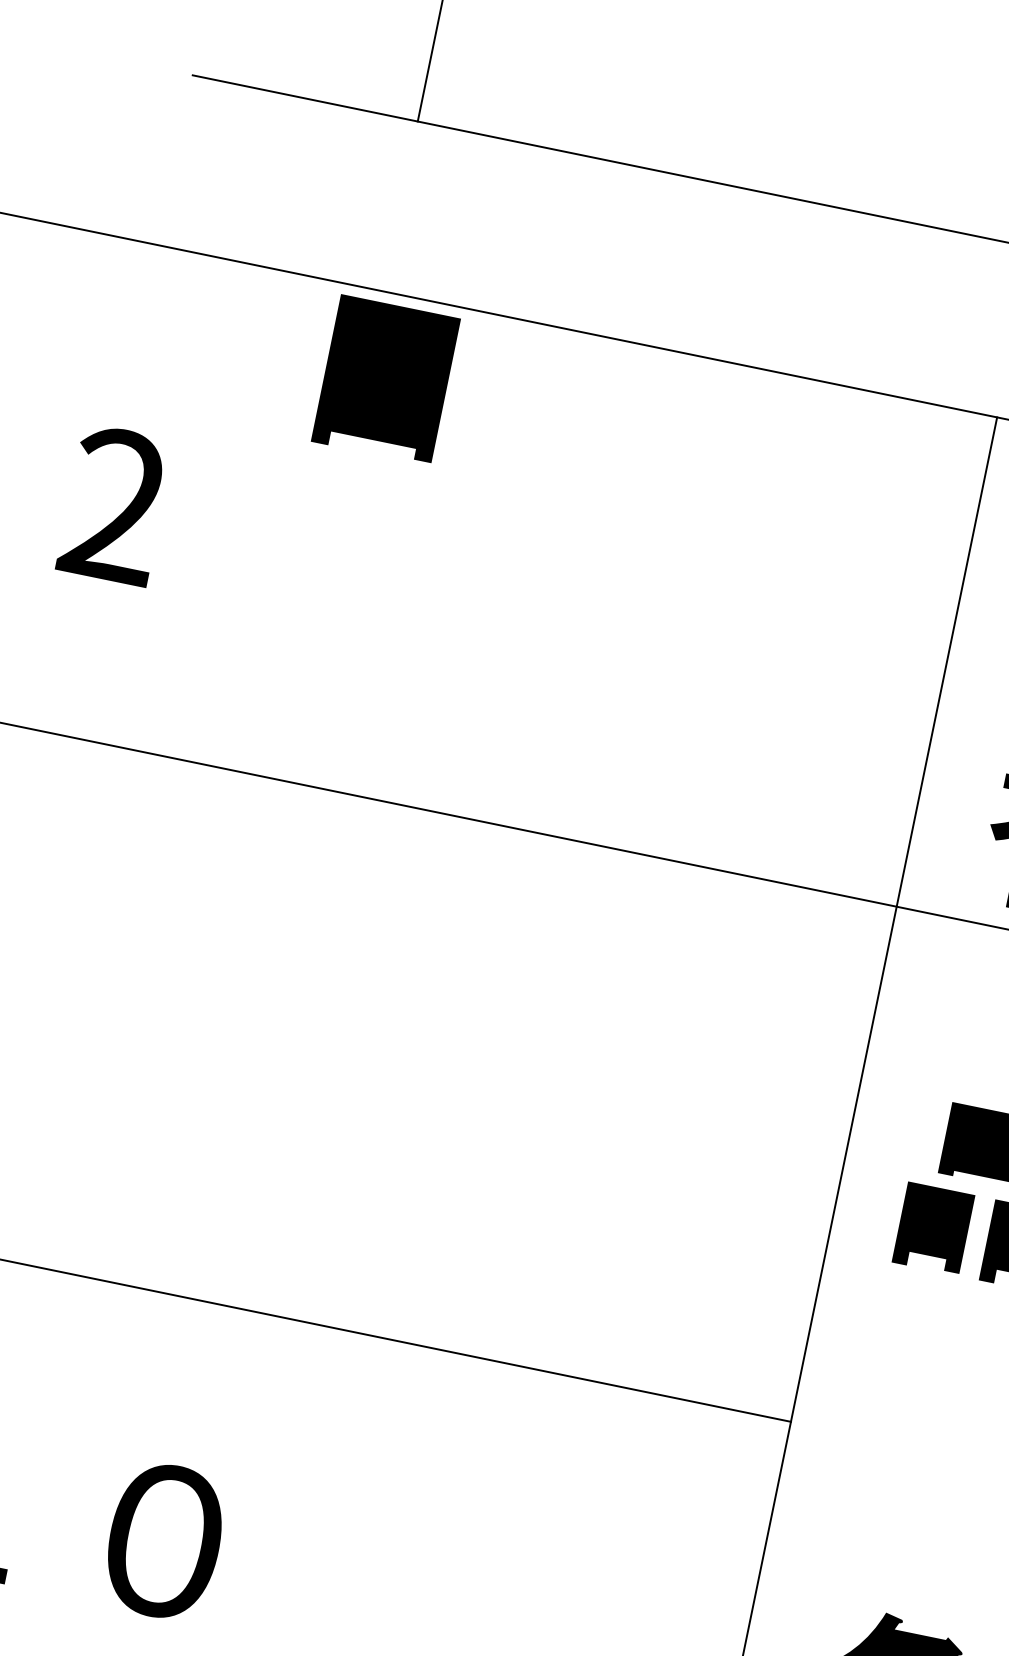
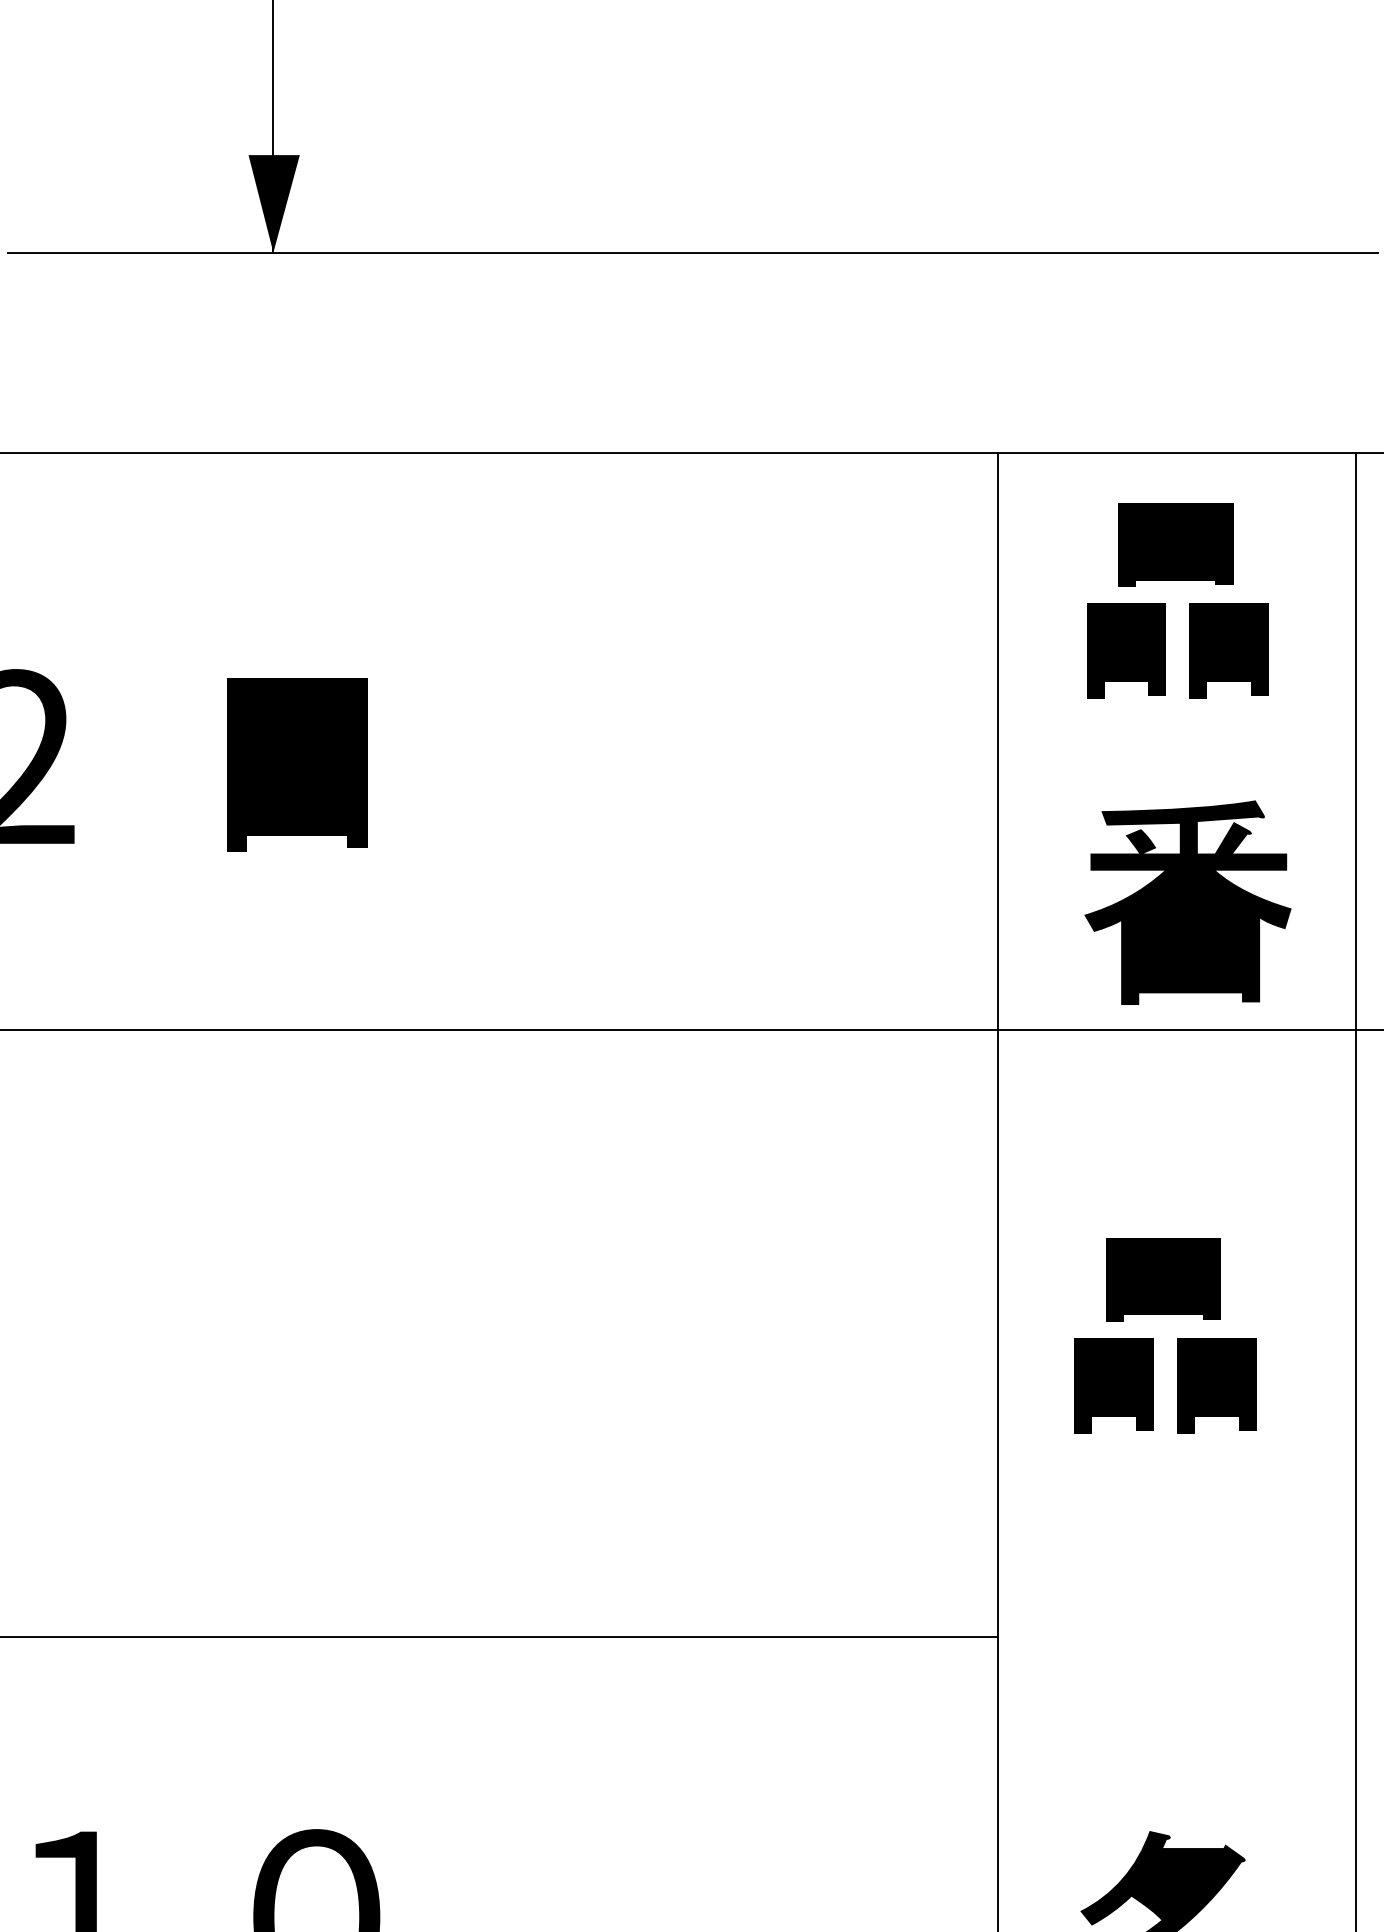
fill: (426, 79) -> (273, 203), added
part: (386, 380) -> (297, 764), moved

